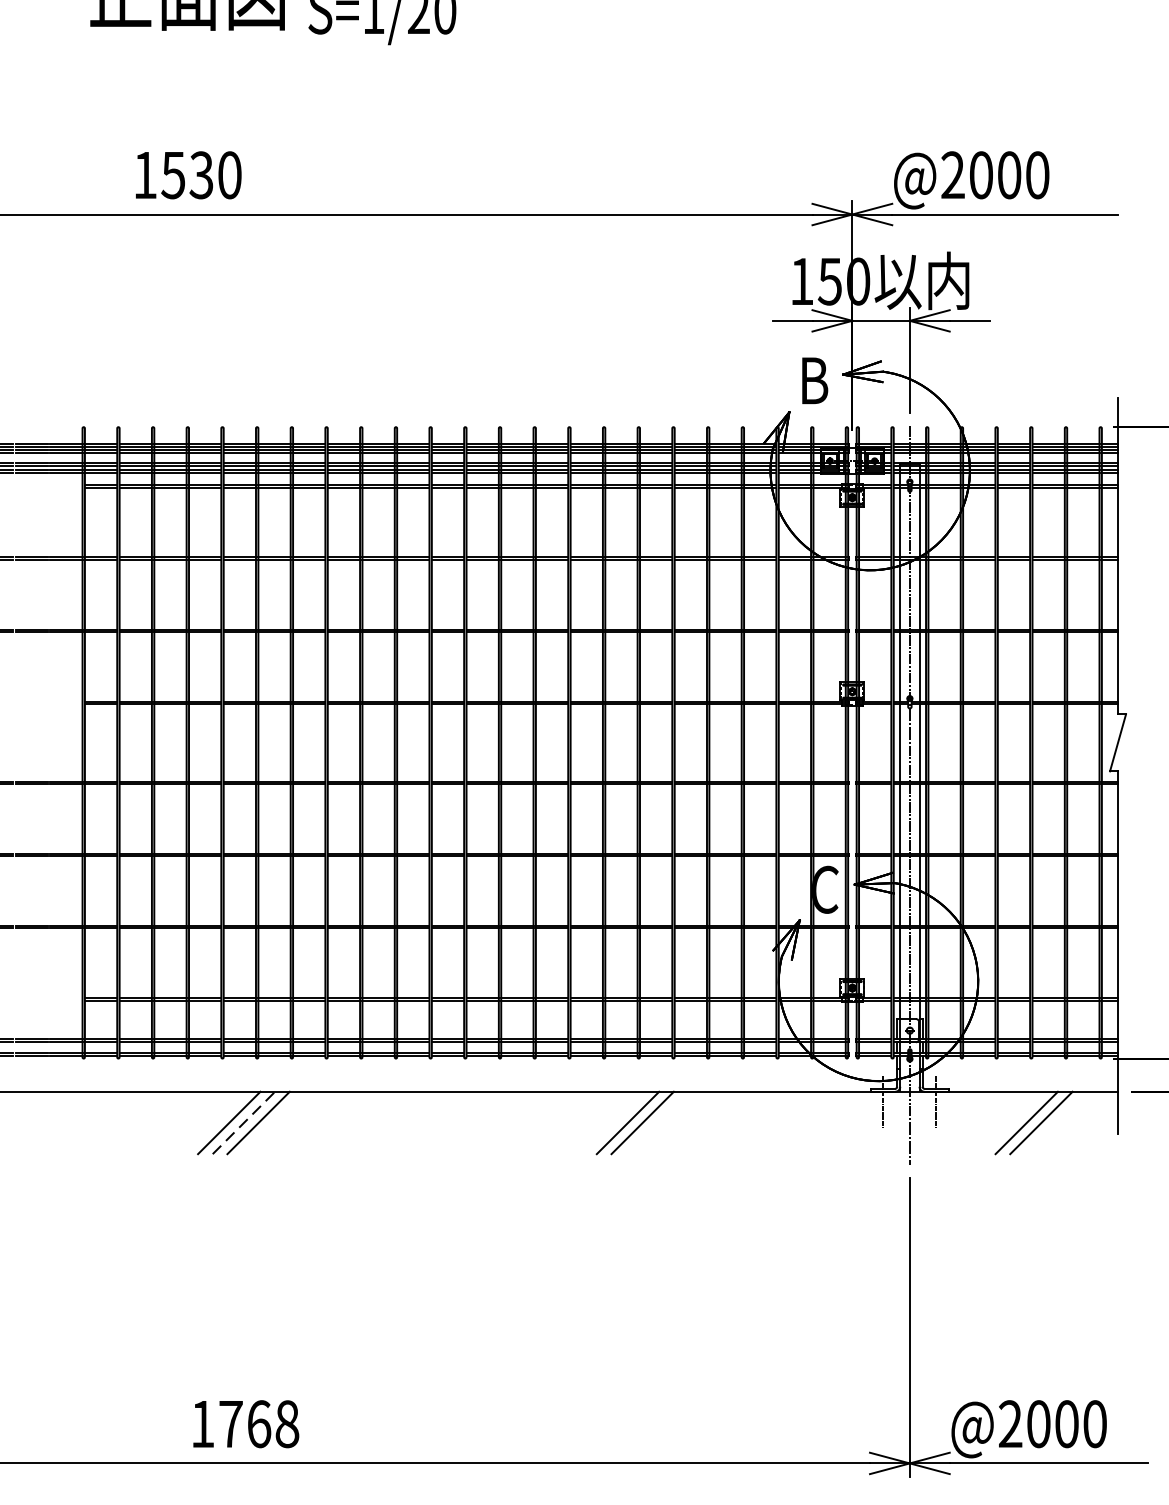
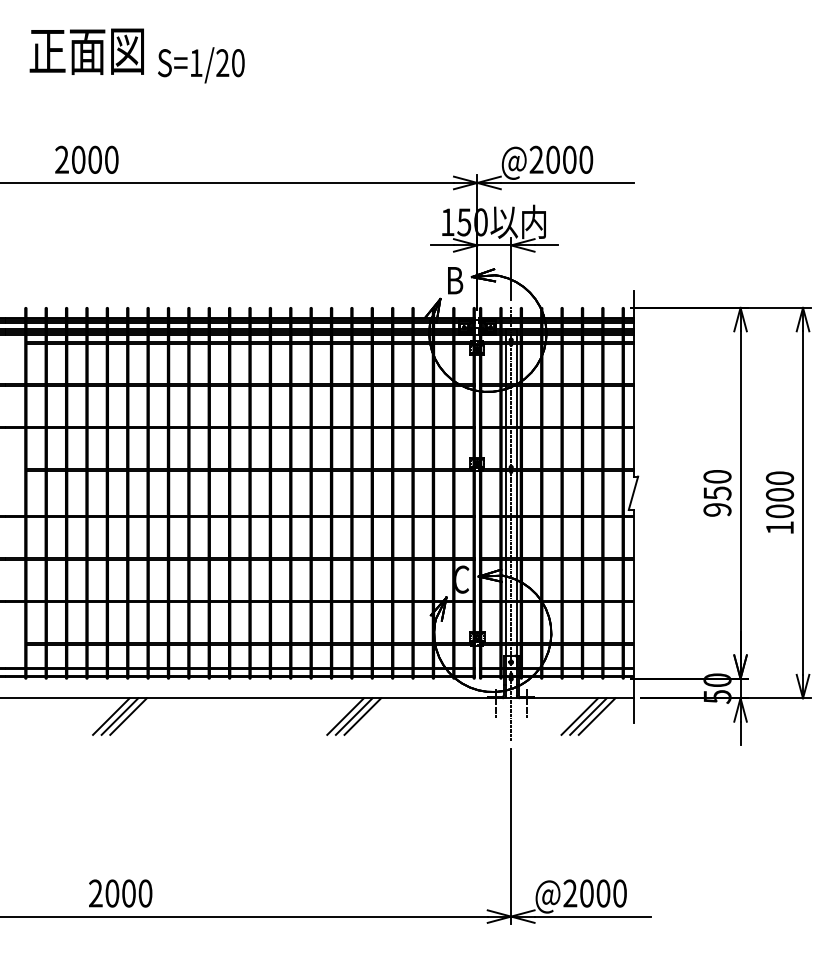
text: (173, 174) -> (78, 159), 1530 -> 2000
line: (243, 1122) -> (119, 716), dashed -> solid
line: (656, 1122) -> (362, 716), added
line: (1055, 1122) -> (596, 716), added
text: (244, 1424) -> (120, 893), 1768 -> 2000

